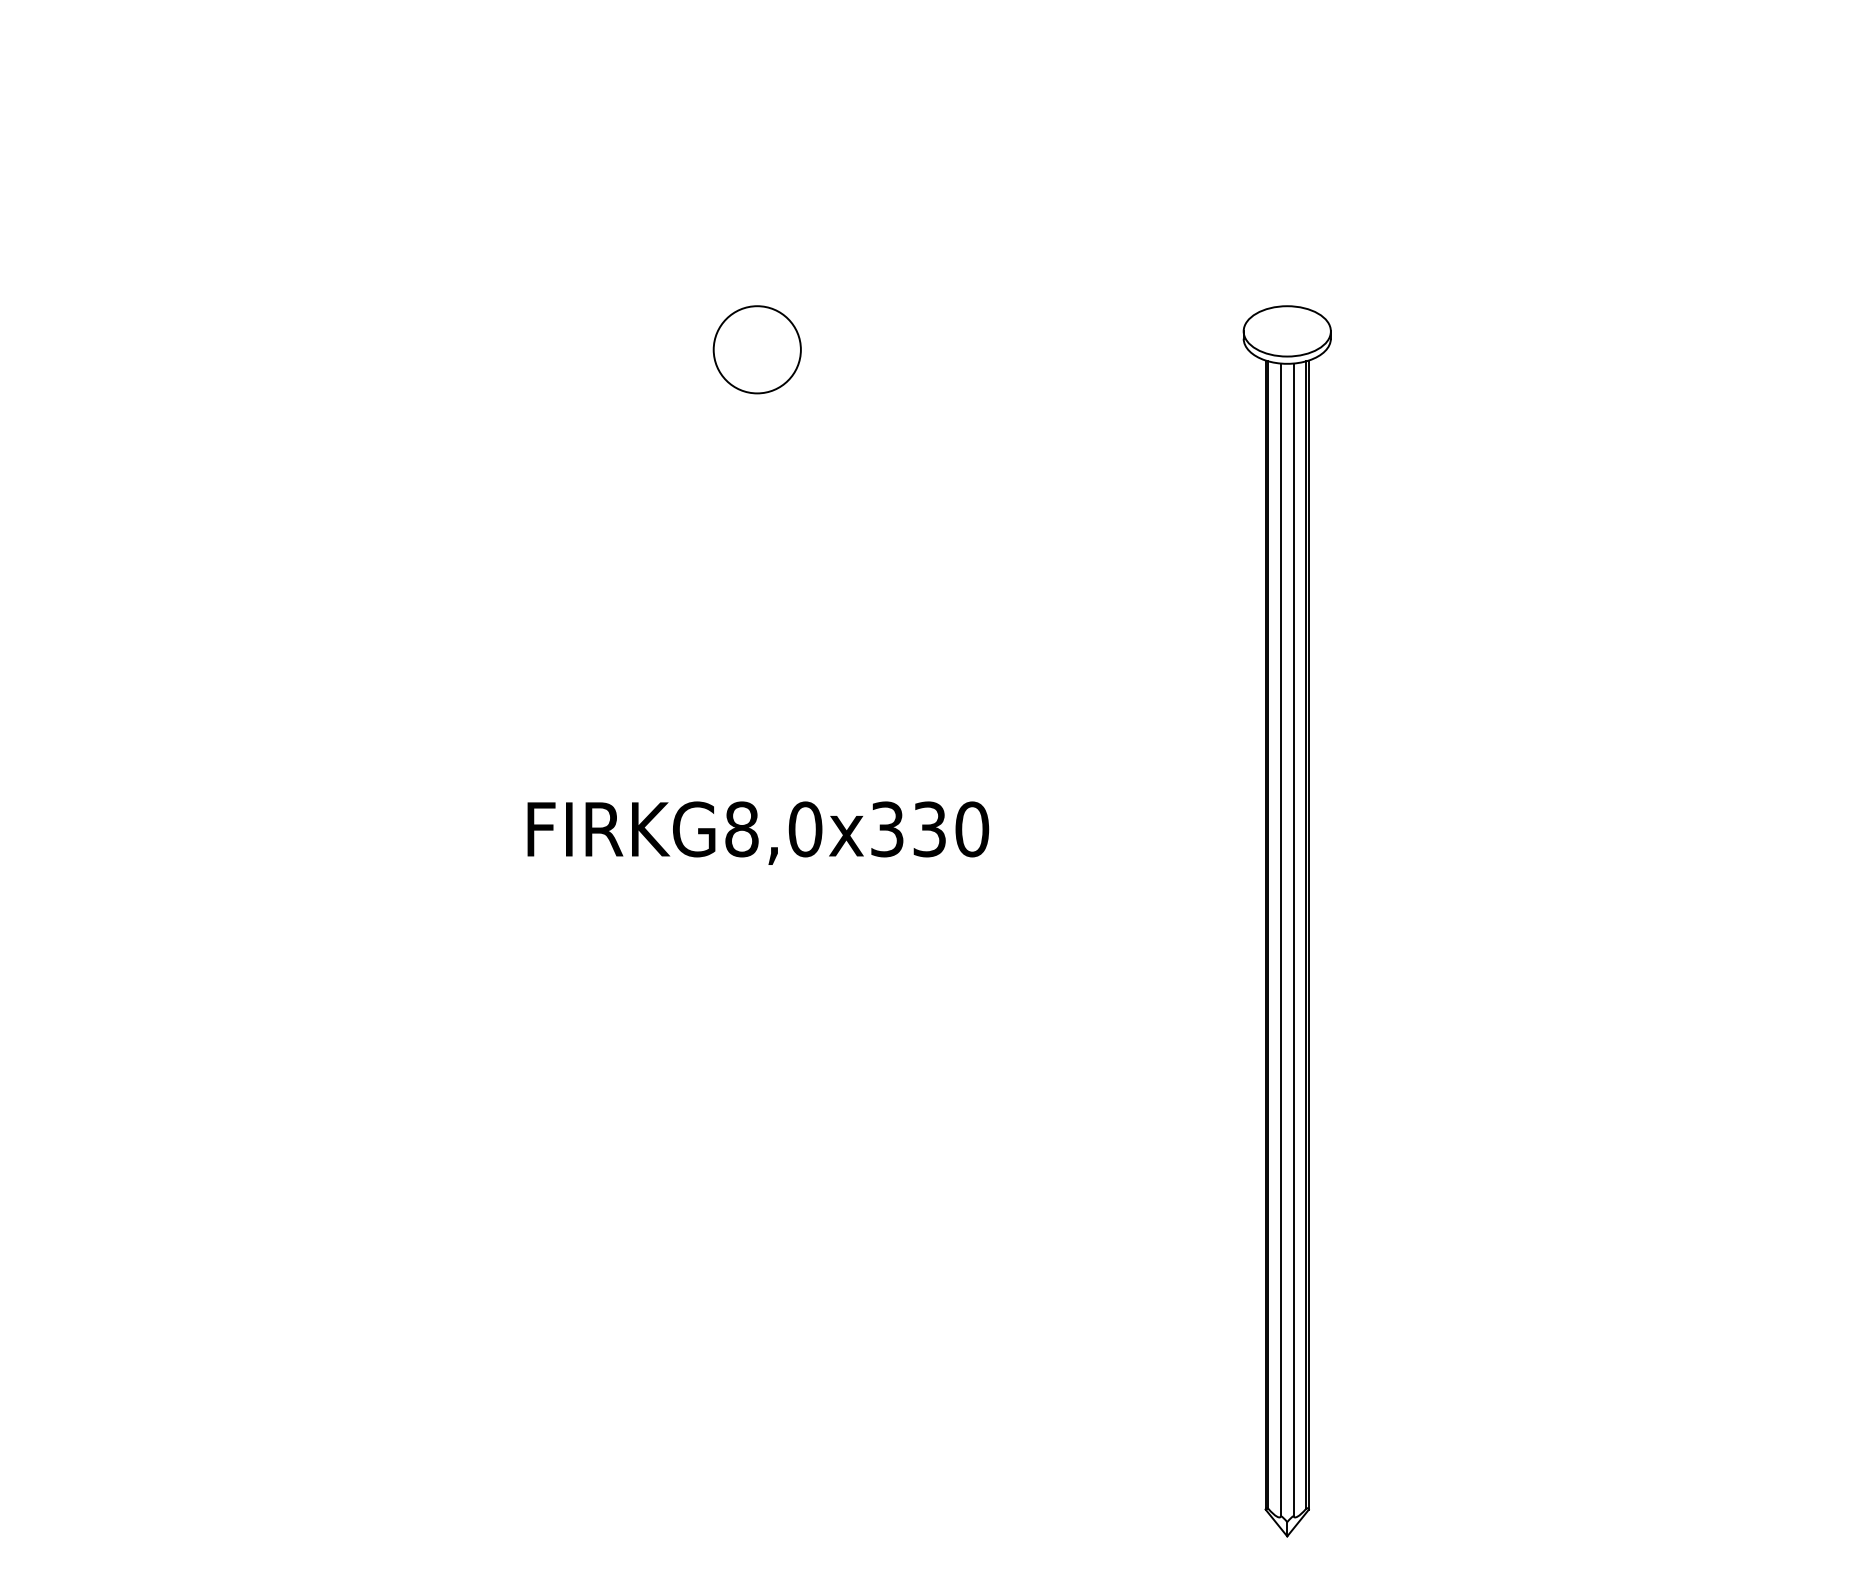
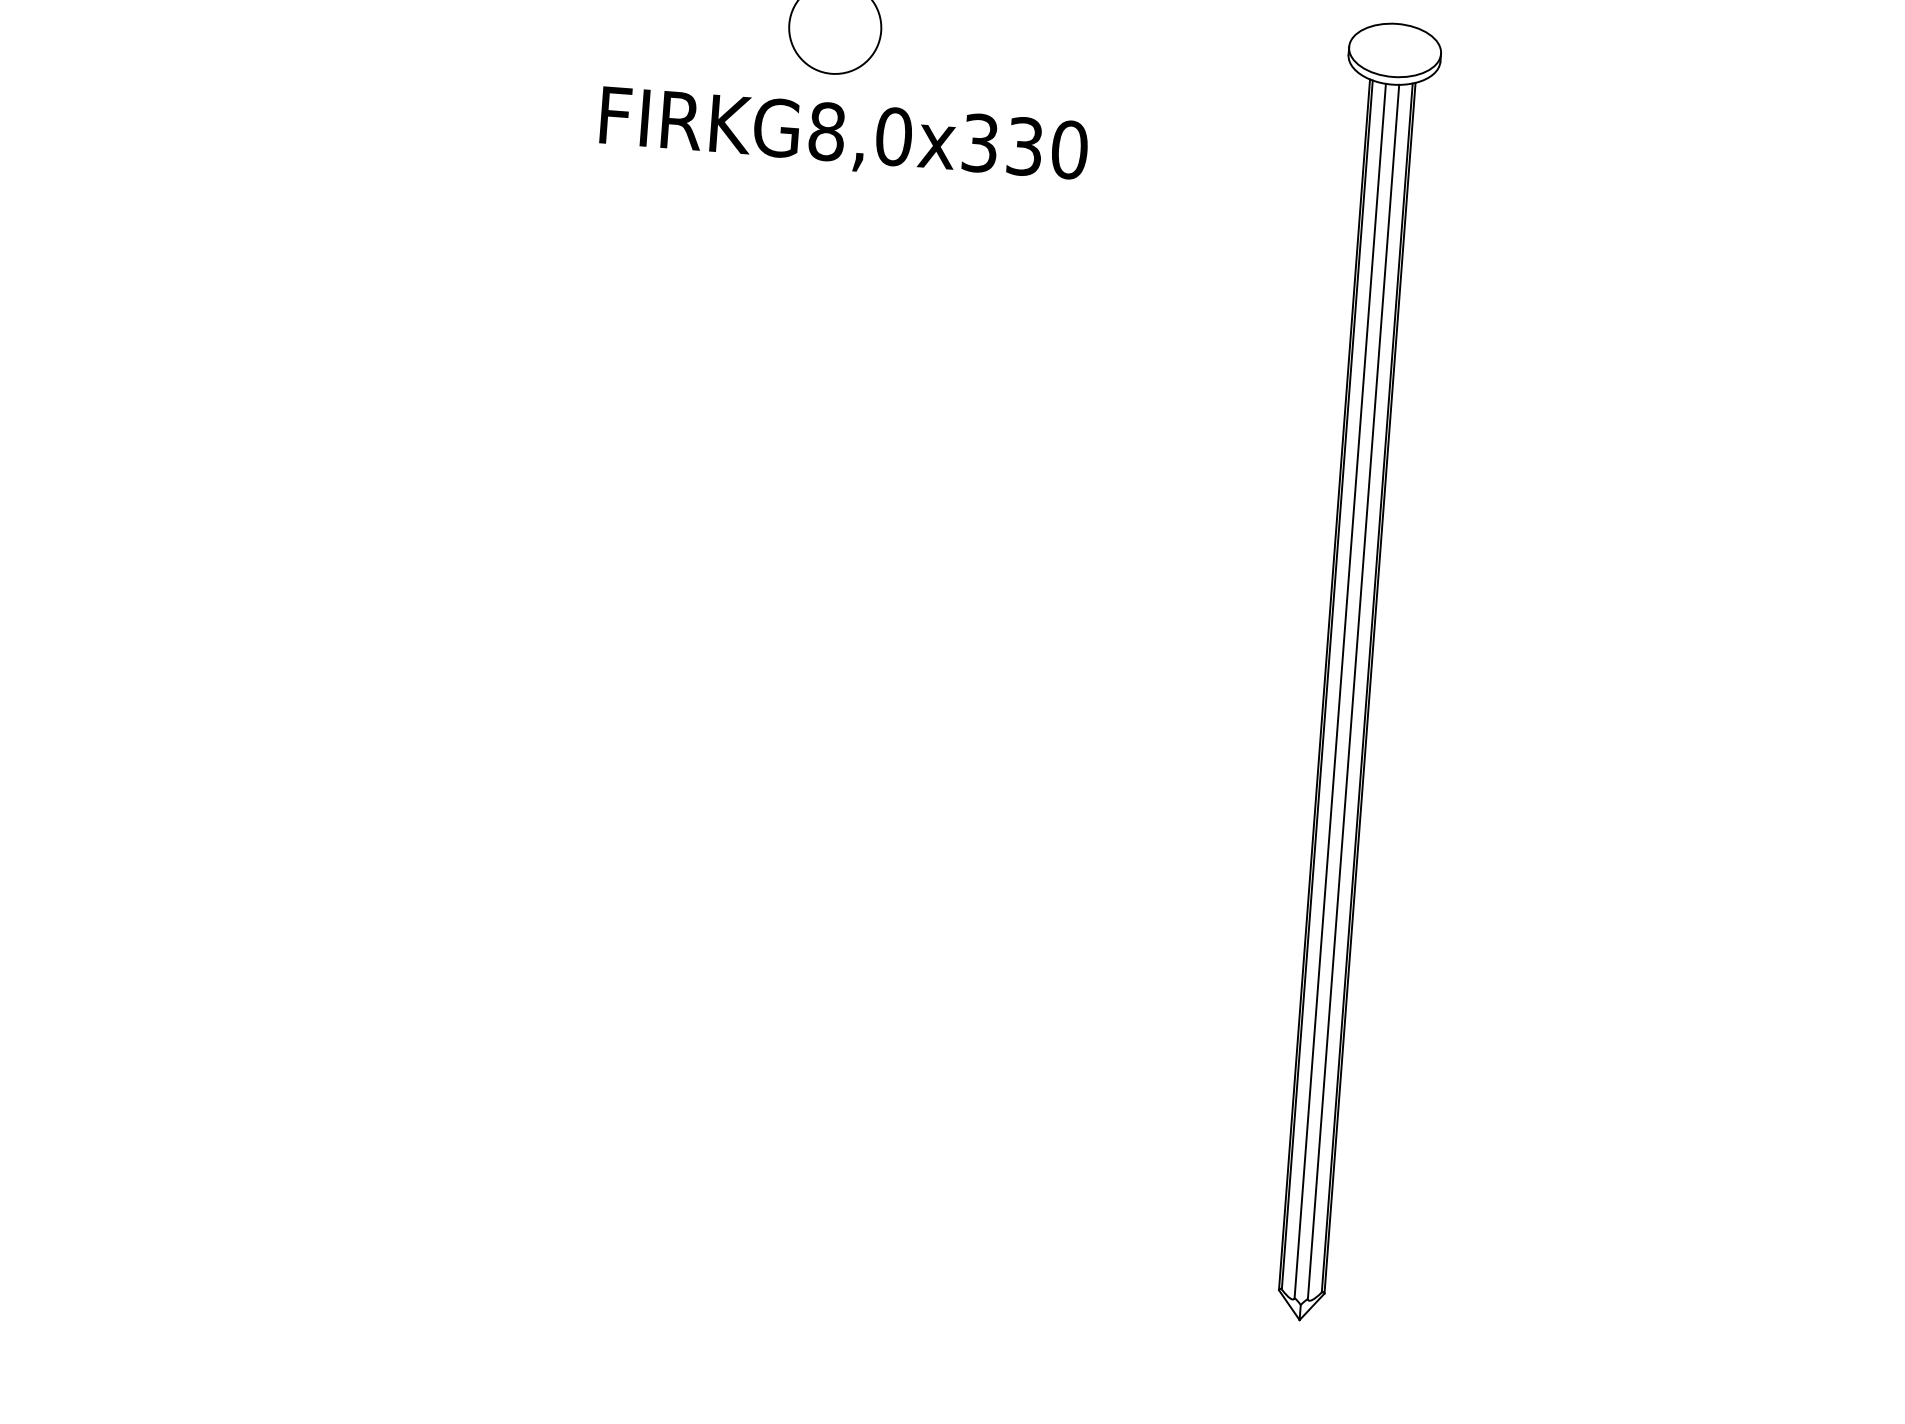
text: (758, 832) -> (844, 136), moved

